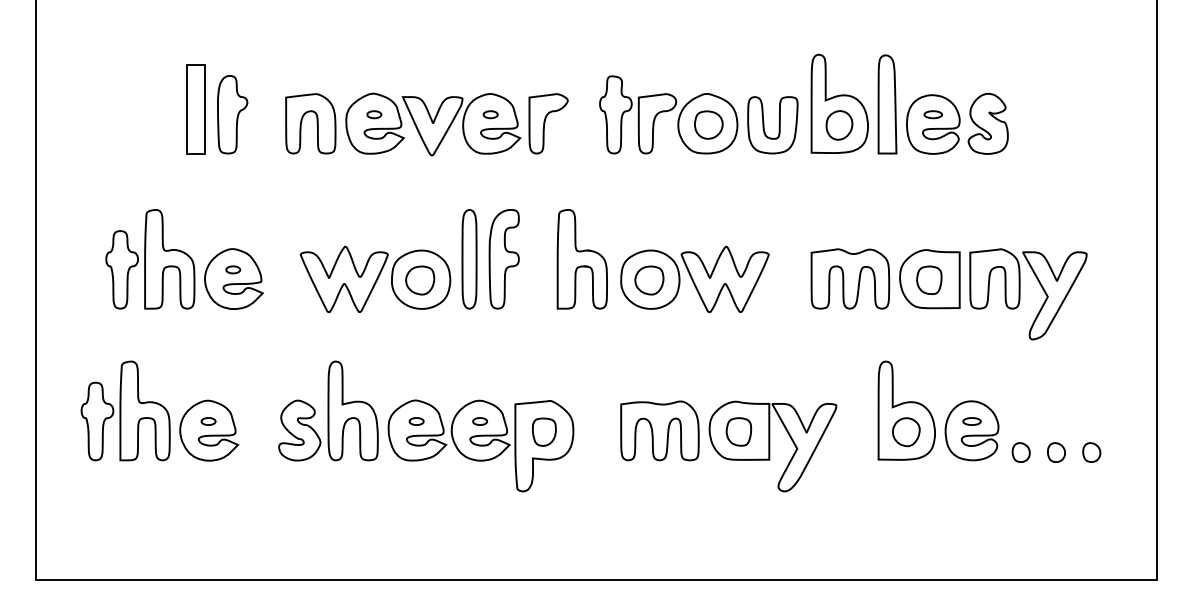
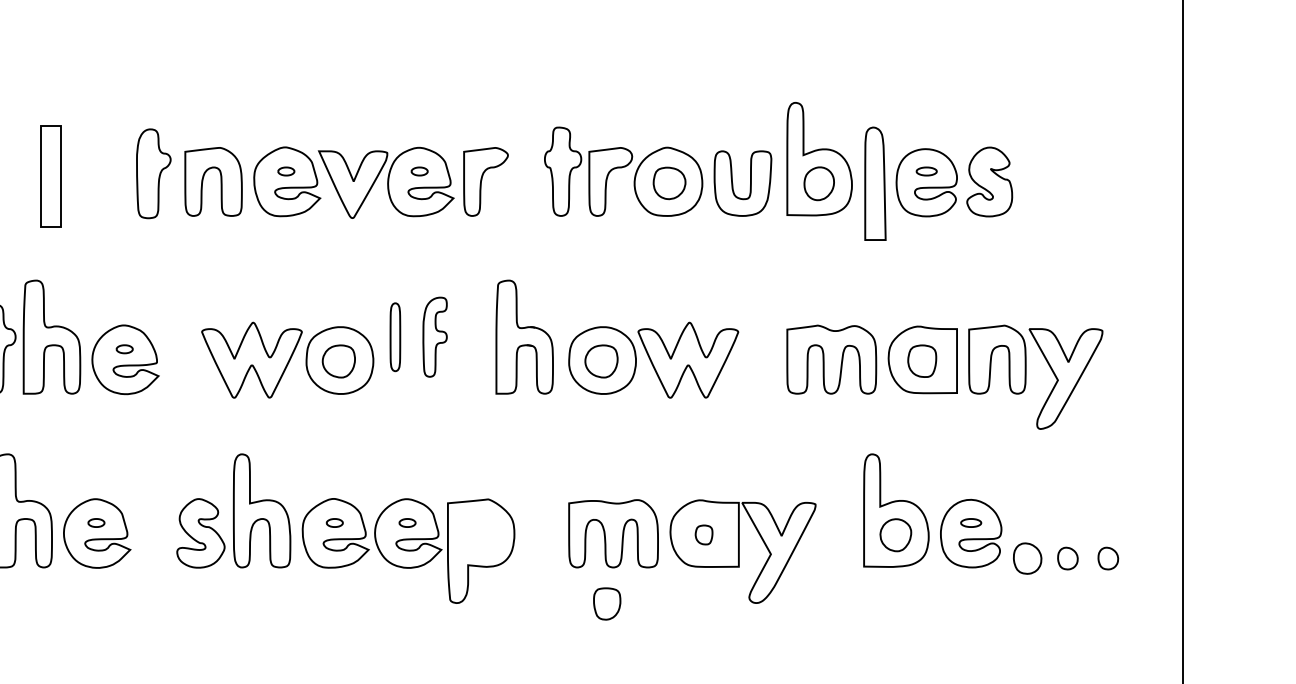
part: (887, 104) -> (875, 183), moved
part: (195, 109) -> (50, 176), moved
part: (232, 114) -> (153, 173), moved
part: (469, 259) -> (395, 337), size x0.6
part: (503, 259) -> (434, 337), size x0.7
part: (544, 431) -> (607, 603), moved
part: (738, 431) -> (703, 534), size x0.6
part: (1020, 452) -> (1026, 558), size x1.4

